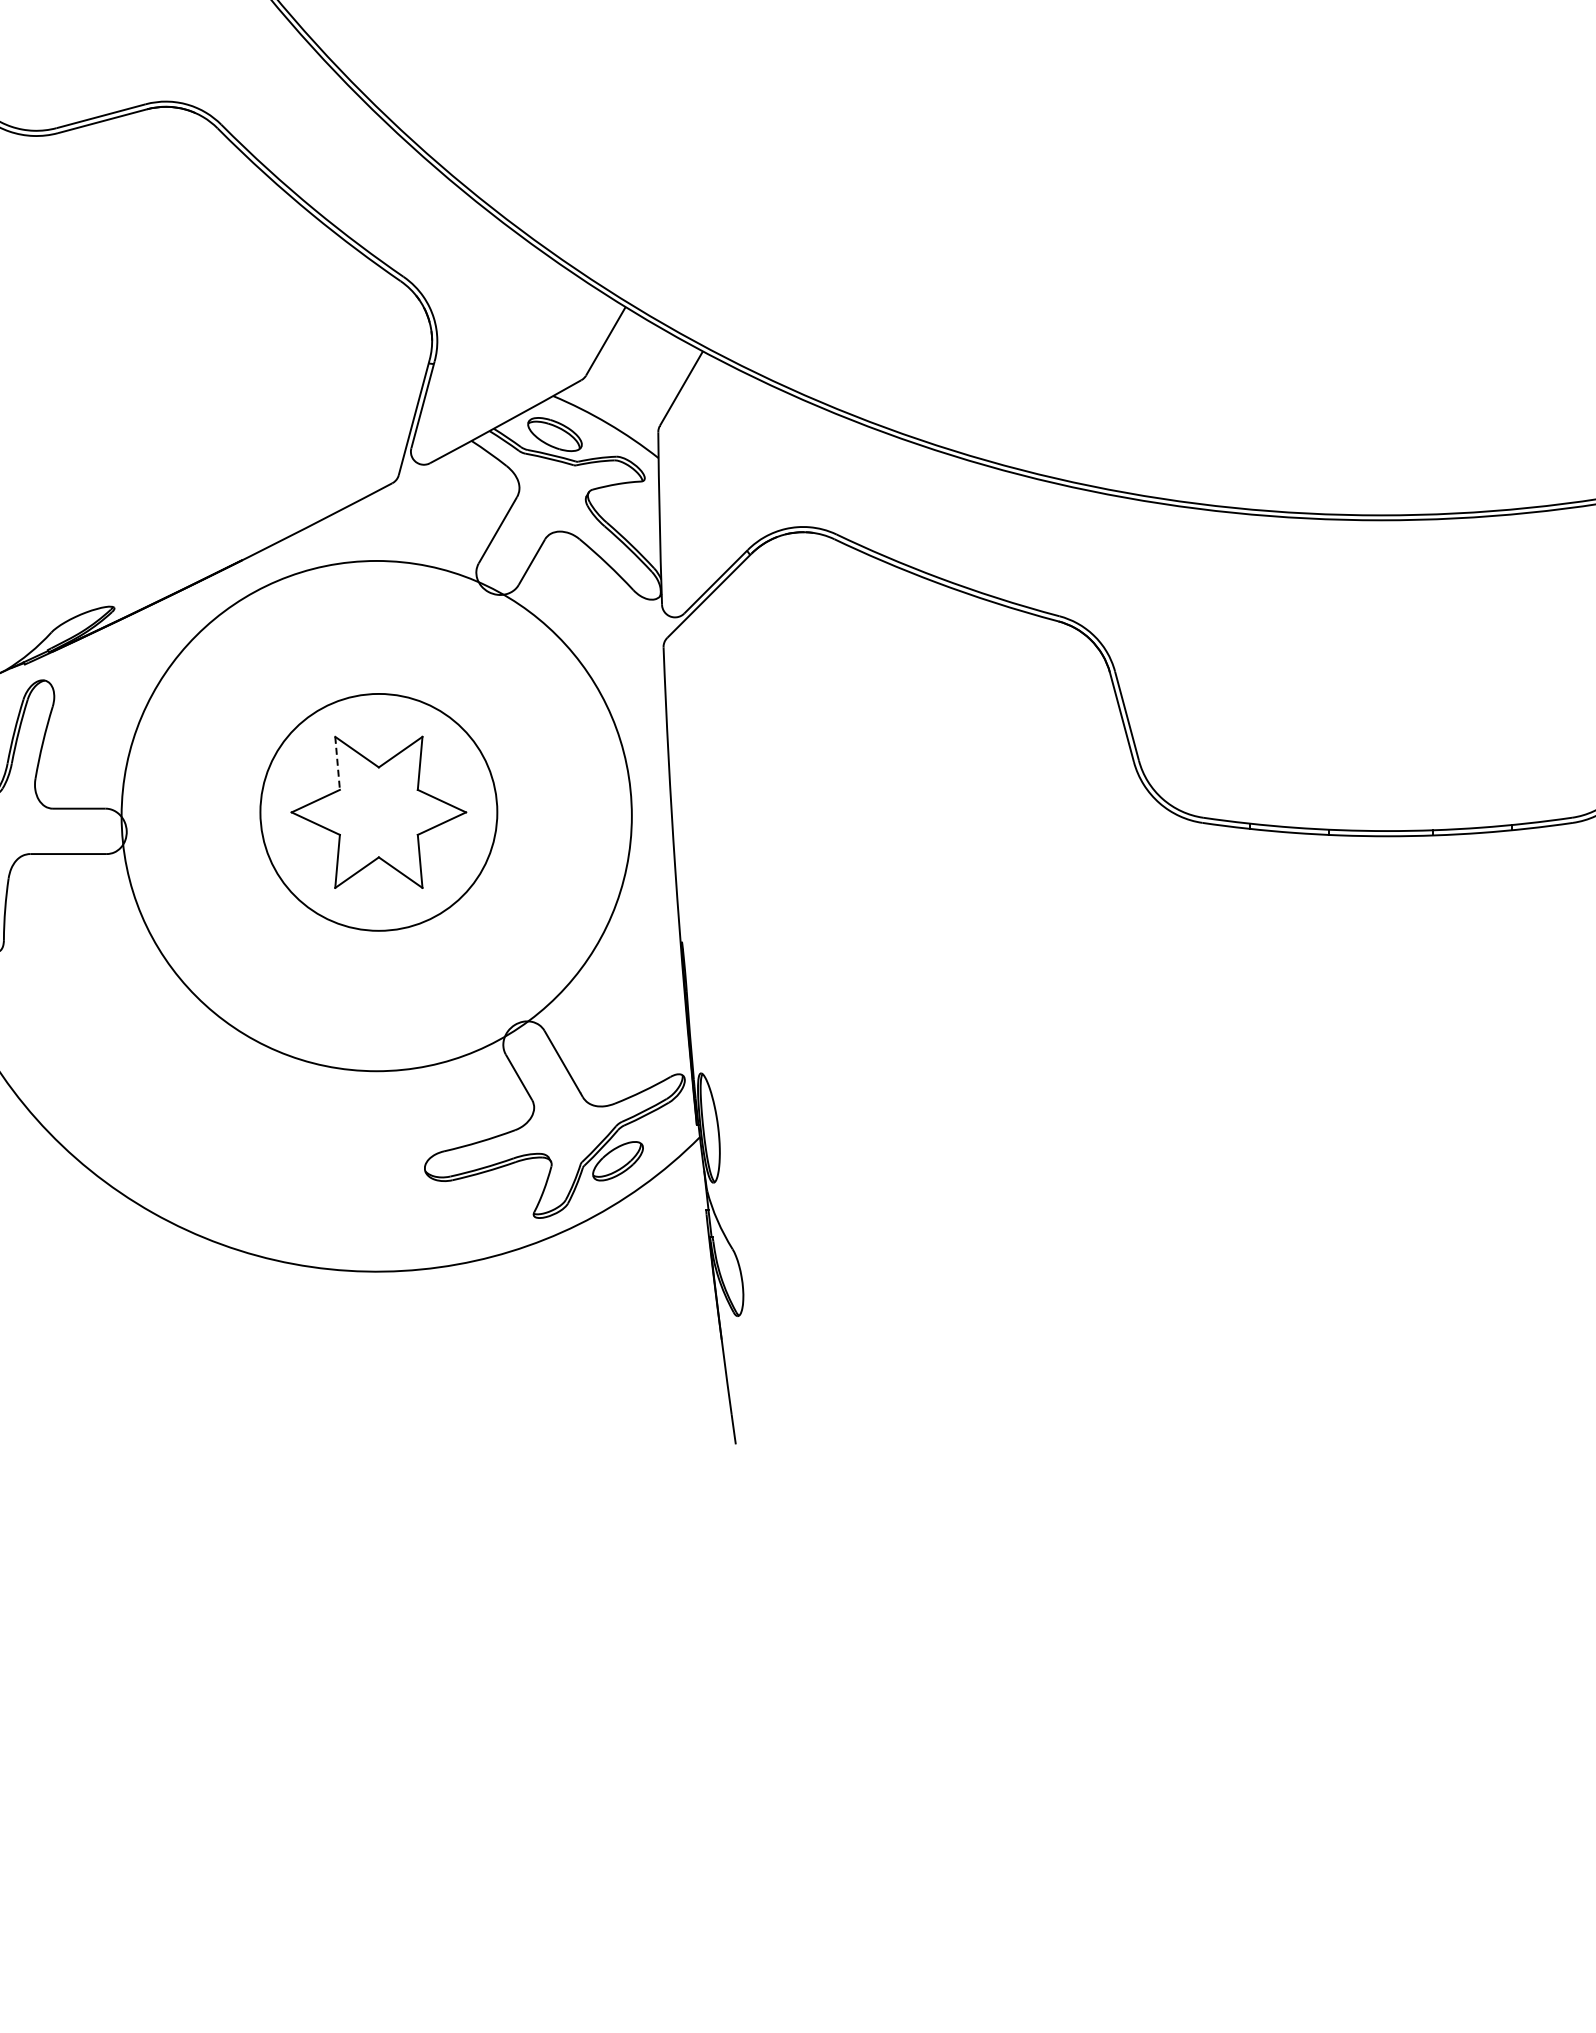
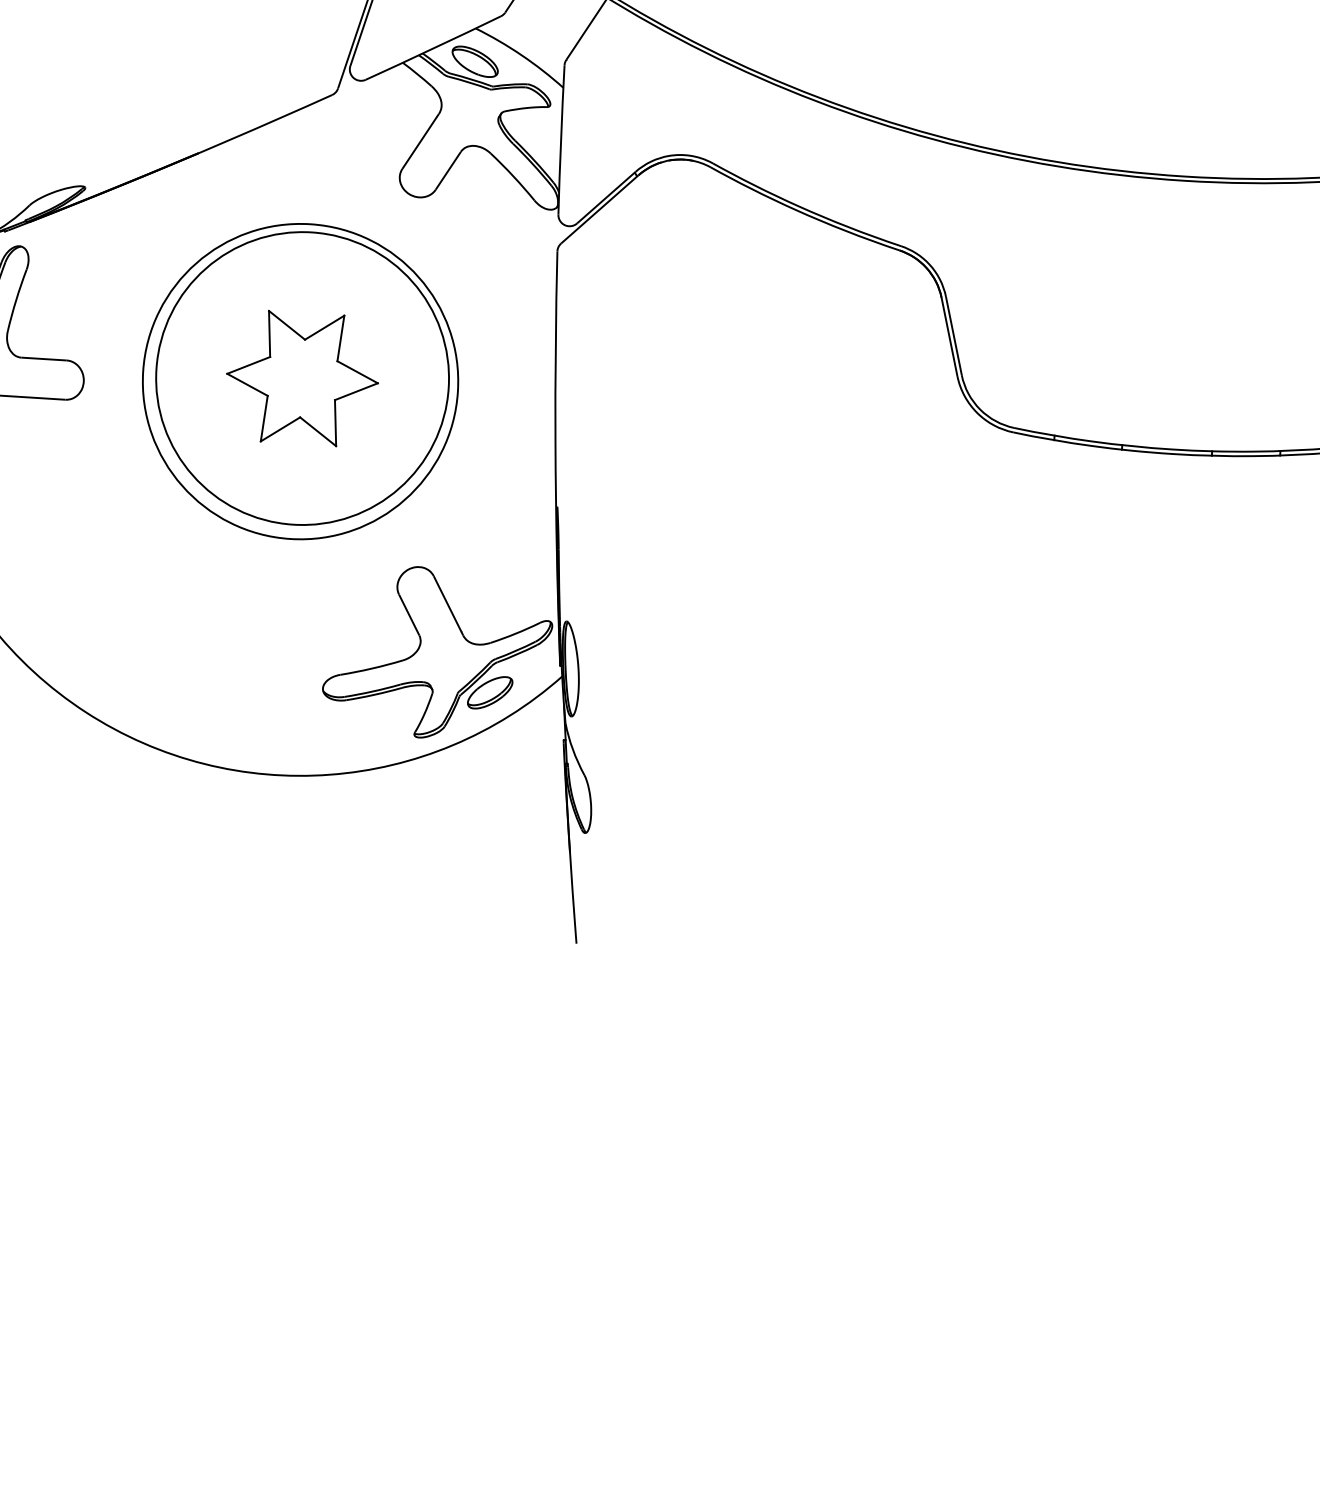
line: (337, 763) -> (269, 334), dashed -> solid
circle: (378, 812) -> (302, 378), size x1.43
circle: (376, 815) -> (300, 381), size x0.71

